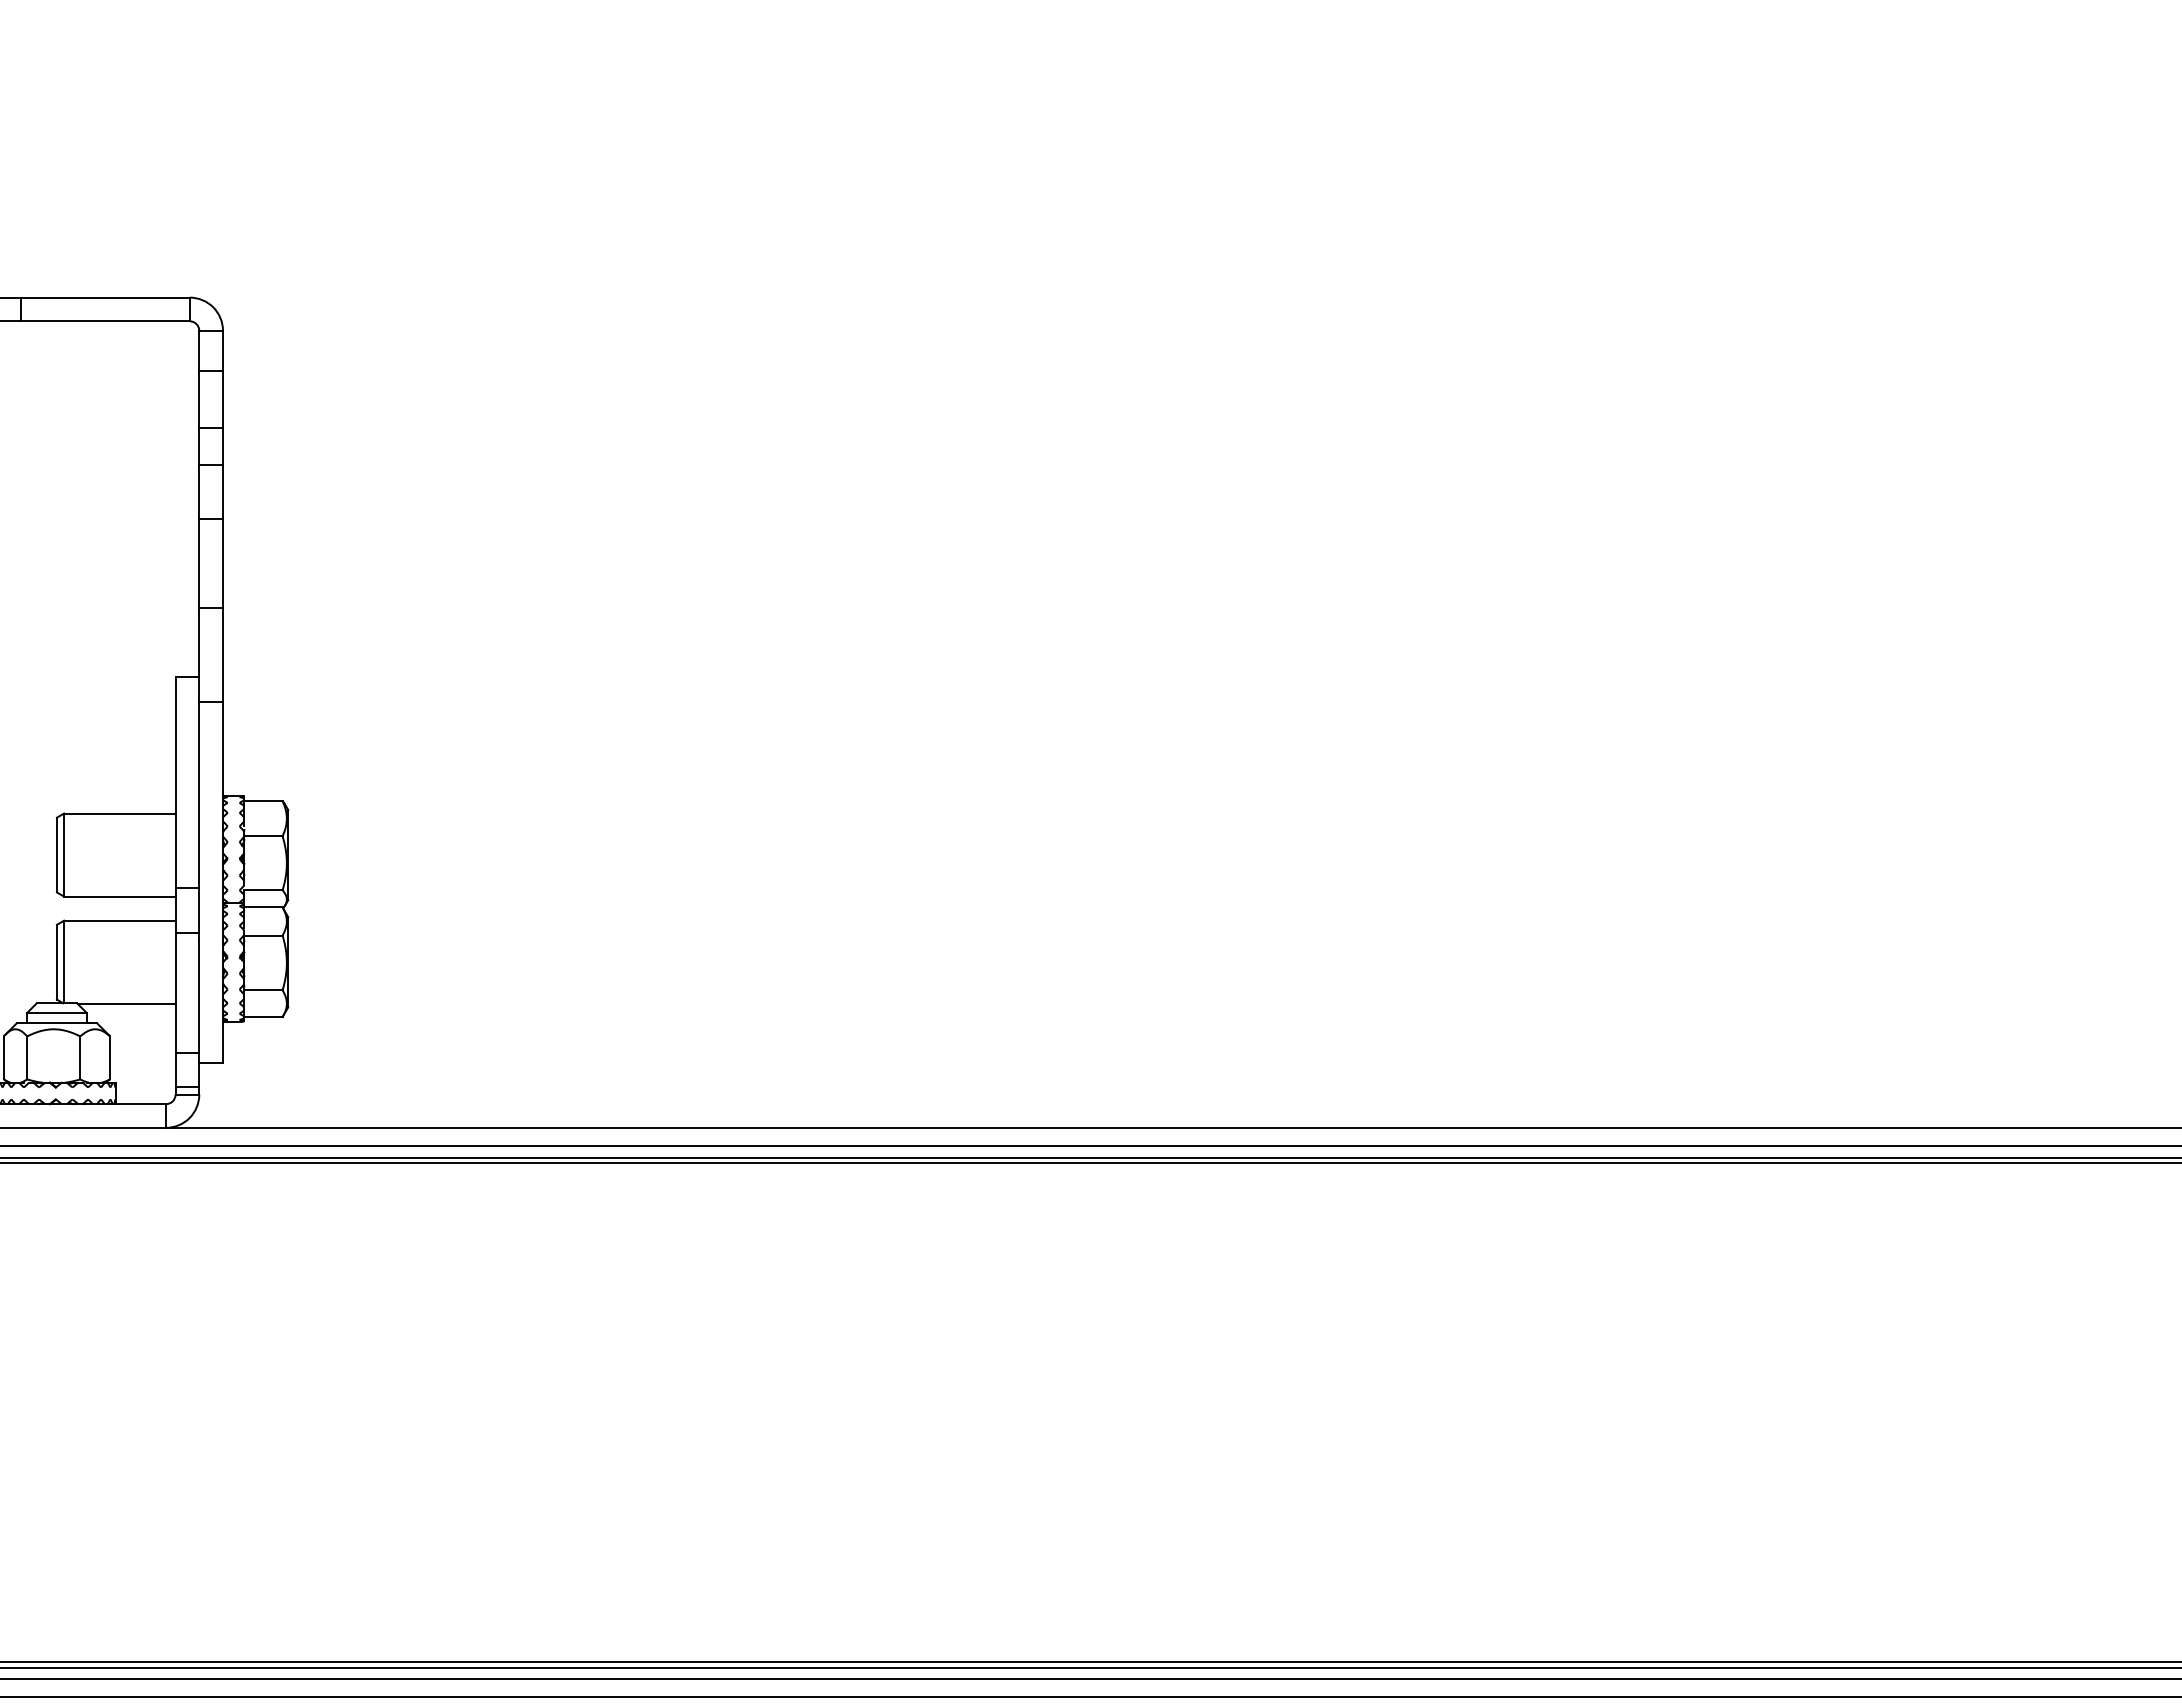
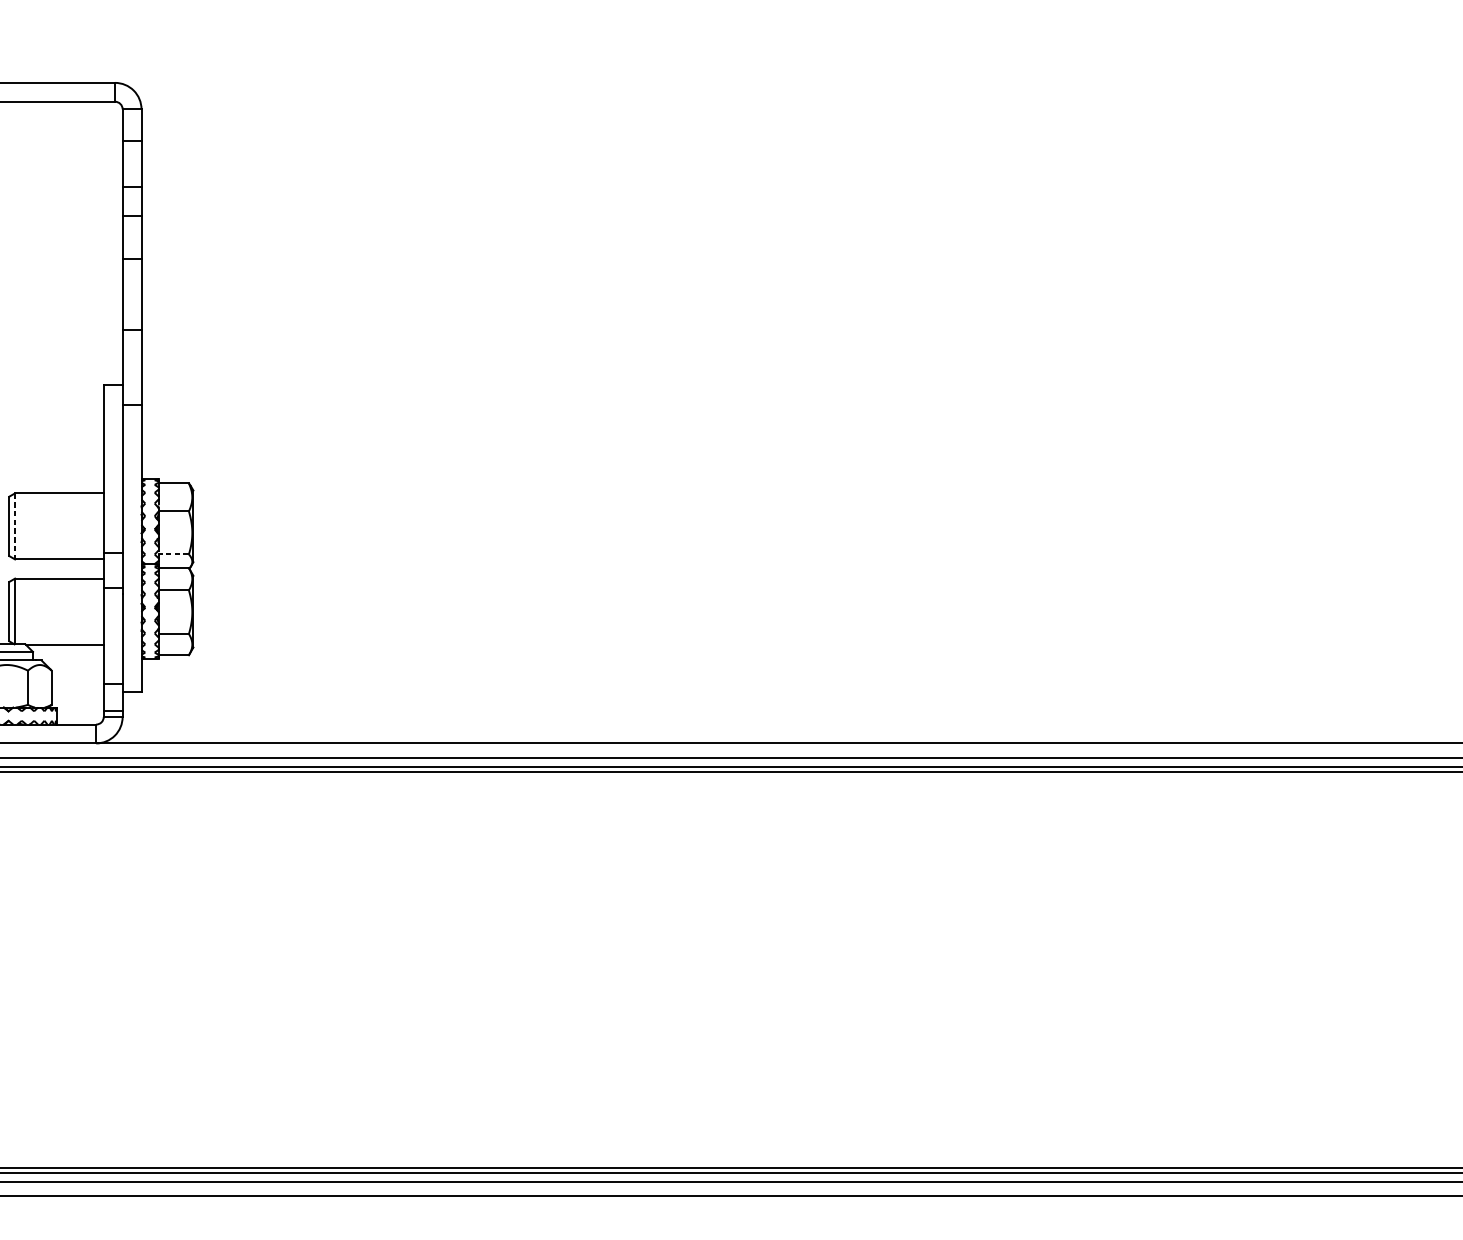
line: (64, 855) -> (15, 526), solid -> dashed
line: (263, 890) -> (173, 554), solid -> dashed

